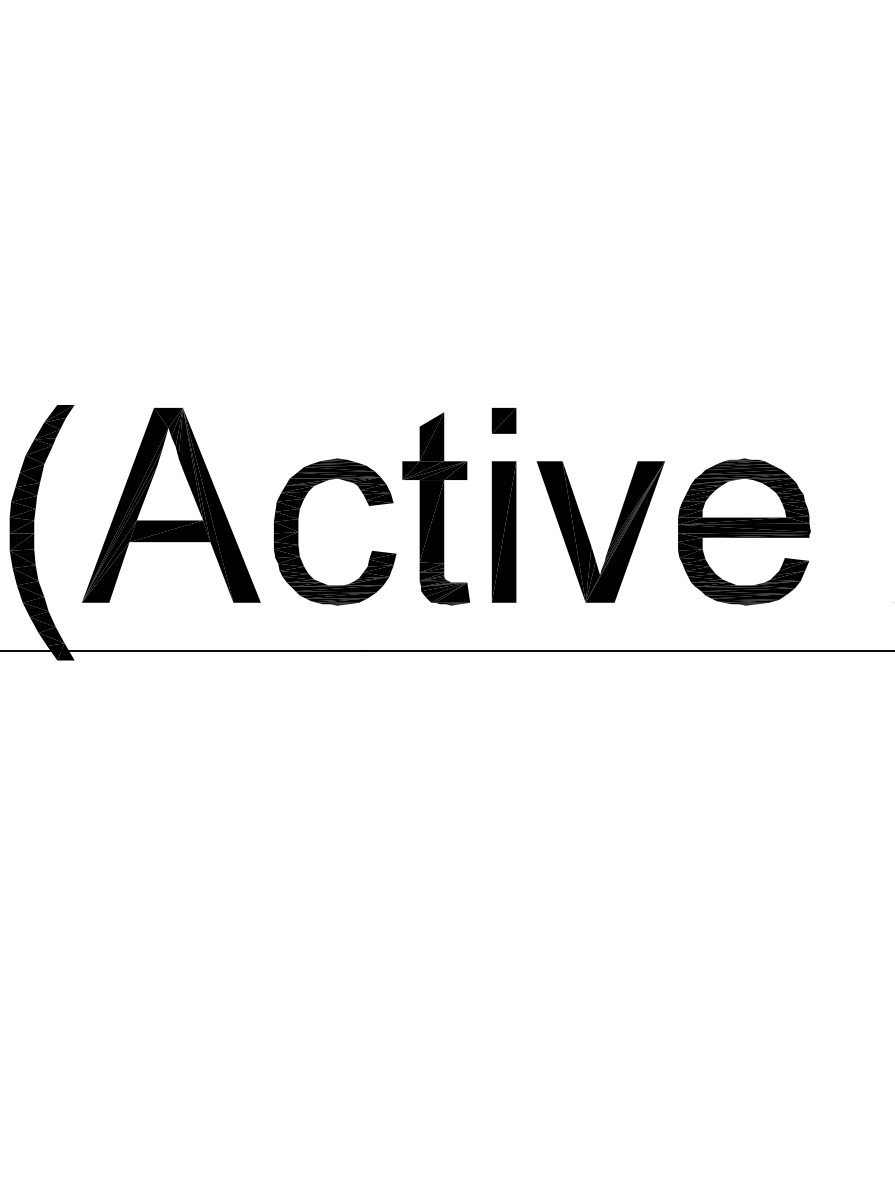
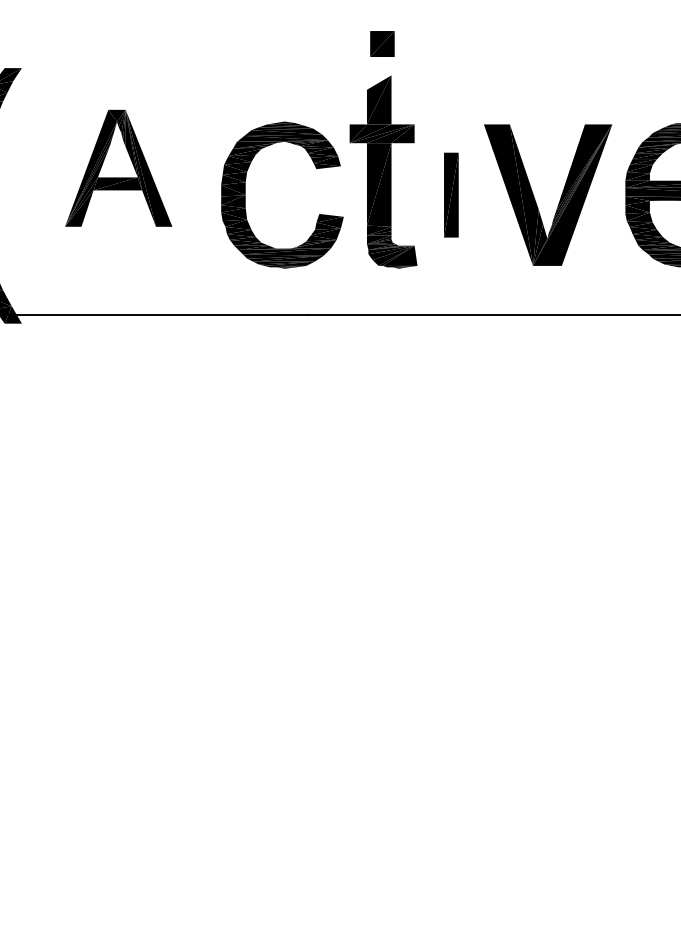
part: (503, 420) -> (381, 43), moved
part: (171, 504) -> (118, 167), size x0.6
part: (503, 531) -> (450, 194), size x0.6

